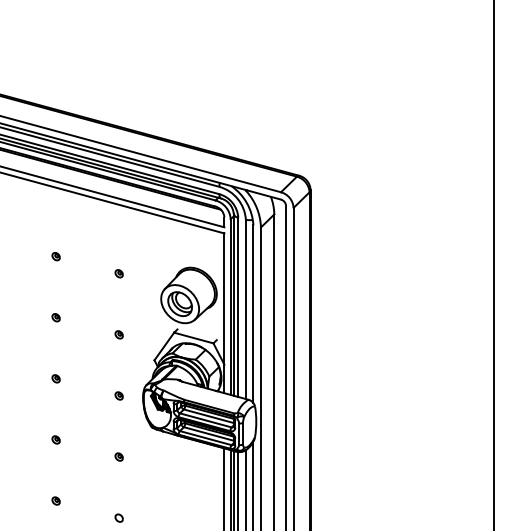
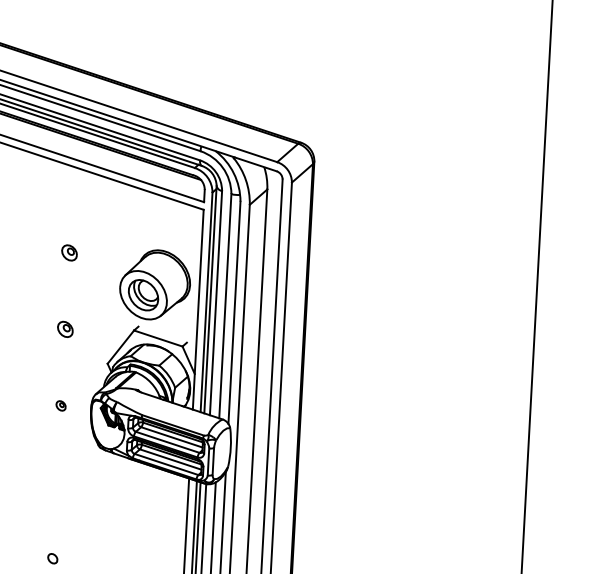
part: (118, 273) -> (68, 252), size x1.6
part: (118, 334) -> (64, 329), size x1.6
part: (118, 456) -> (56, 481), removed

